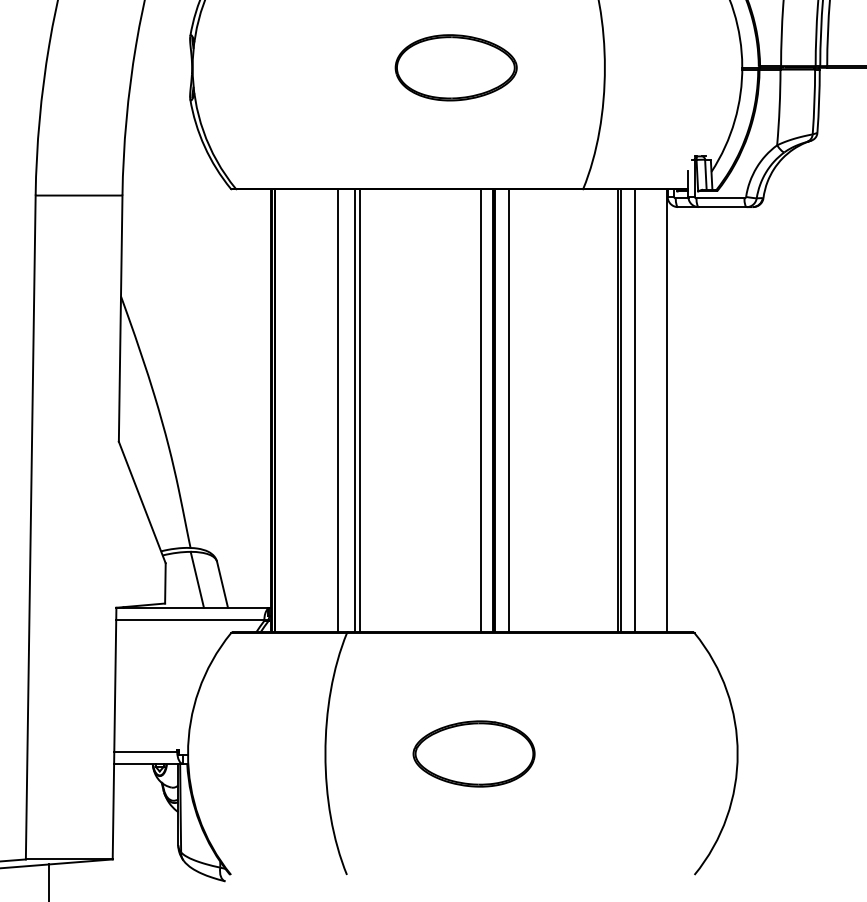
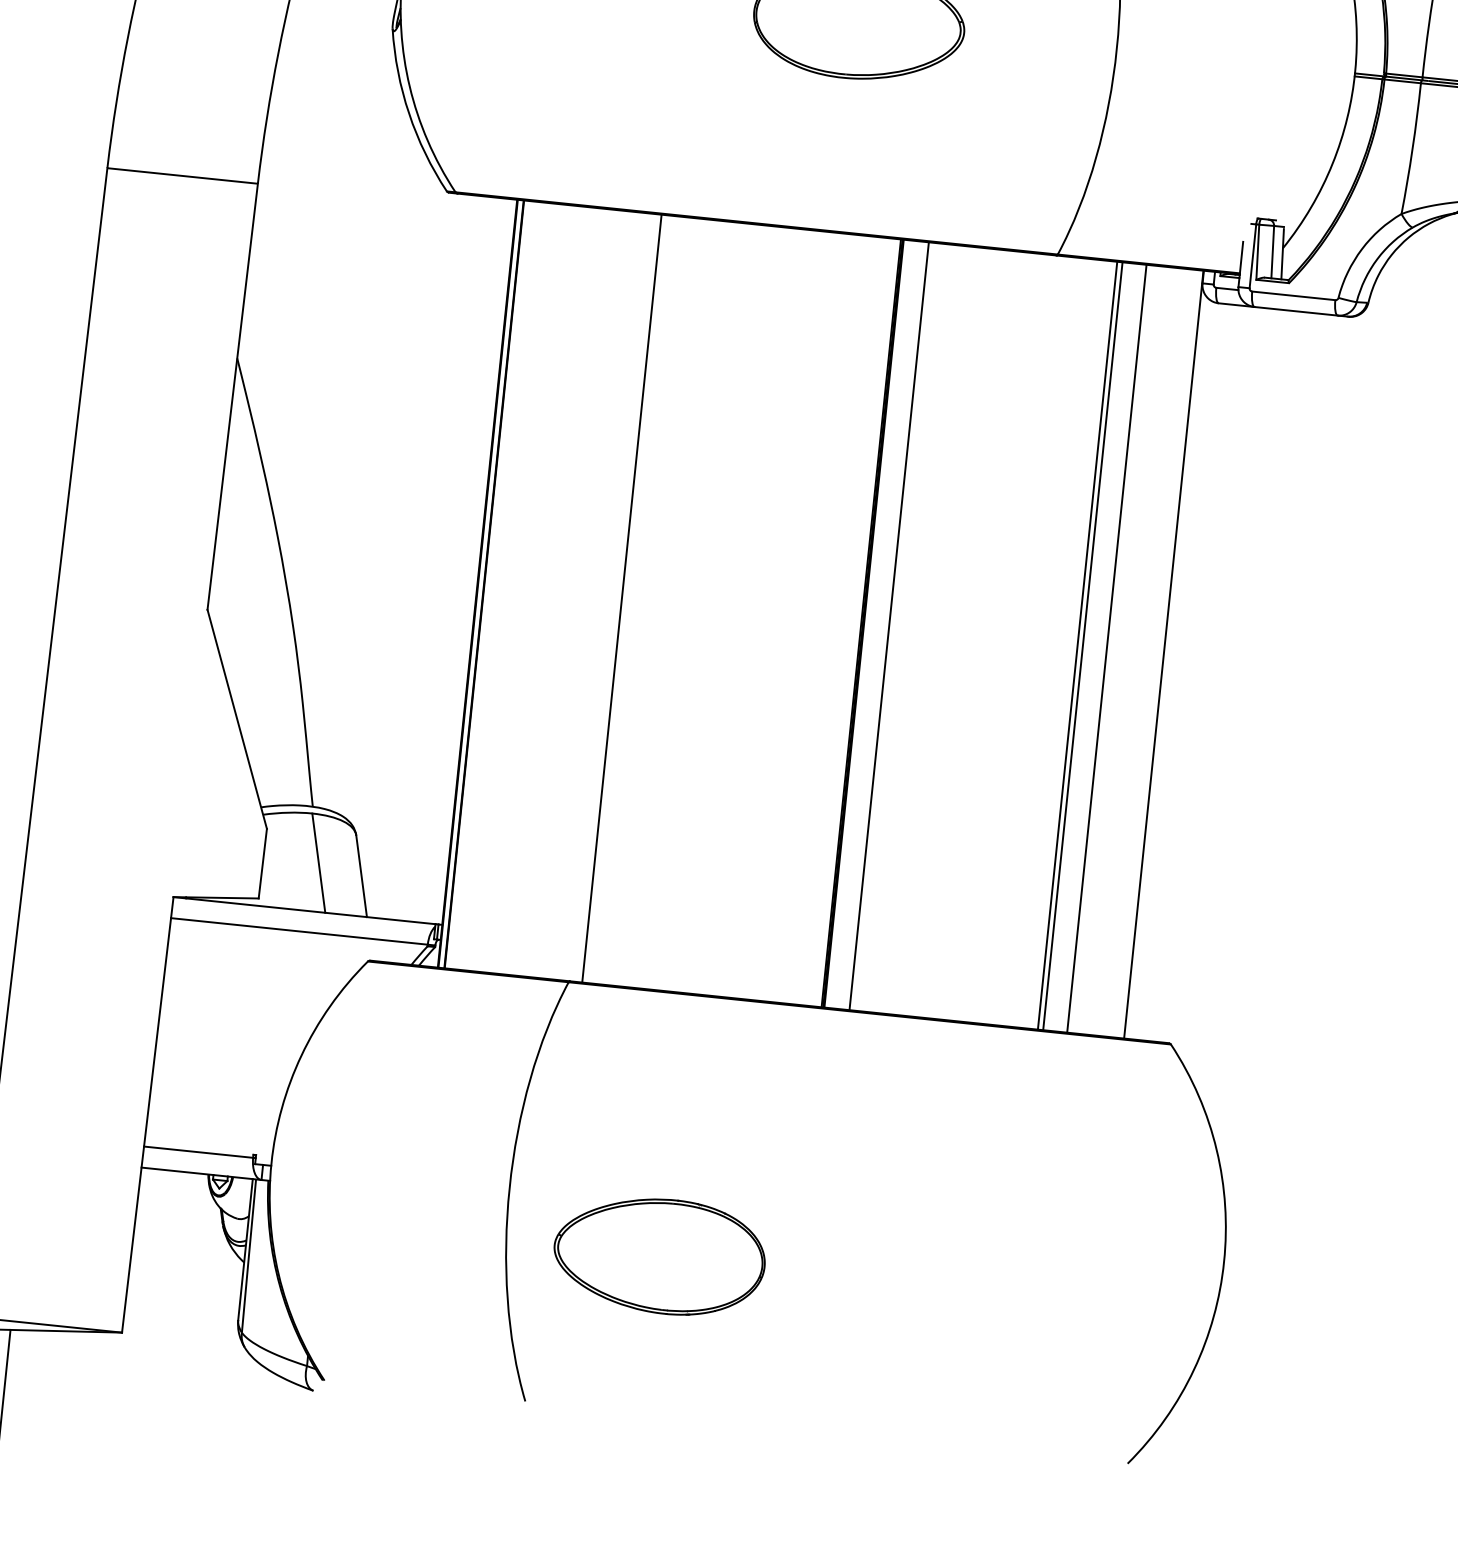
line: (338, 410) -> (593, 594), removed
line: (360, 410) -> (631, 598), removed
line: (481, 410) -> (841, 620), removed
part: (473, 753) -> (658, 1255), moved

